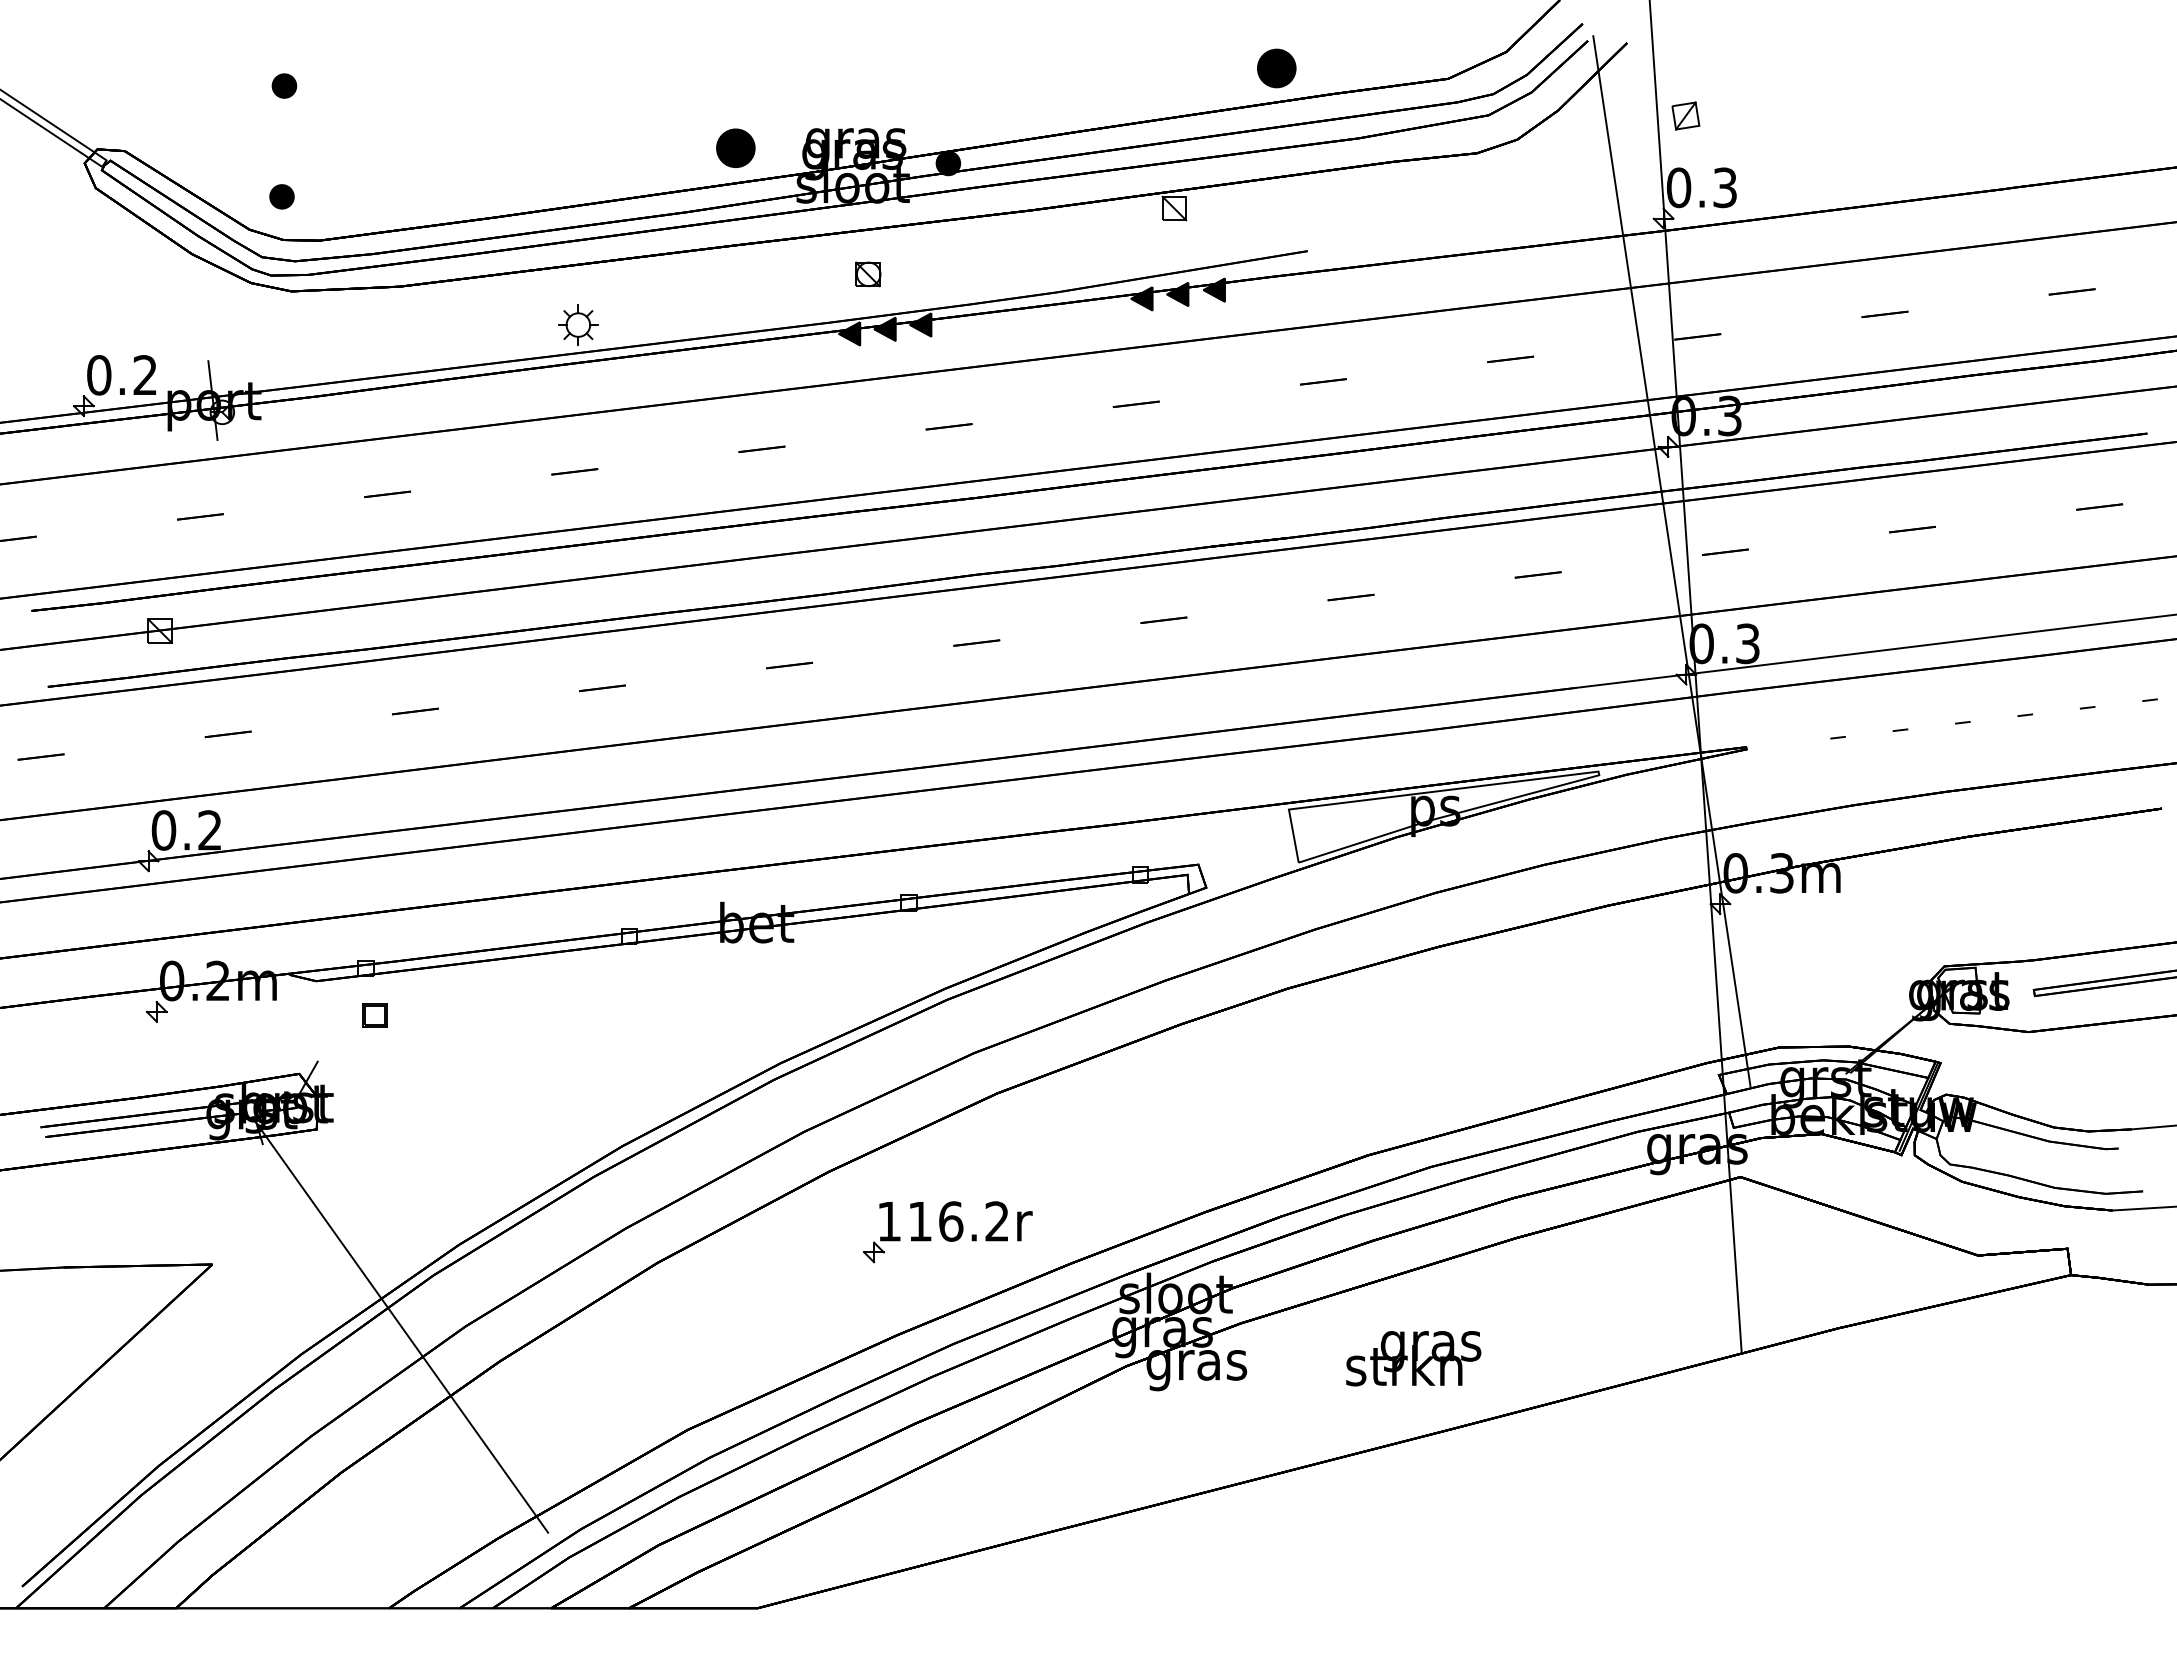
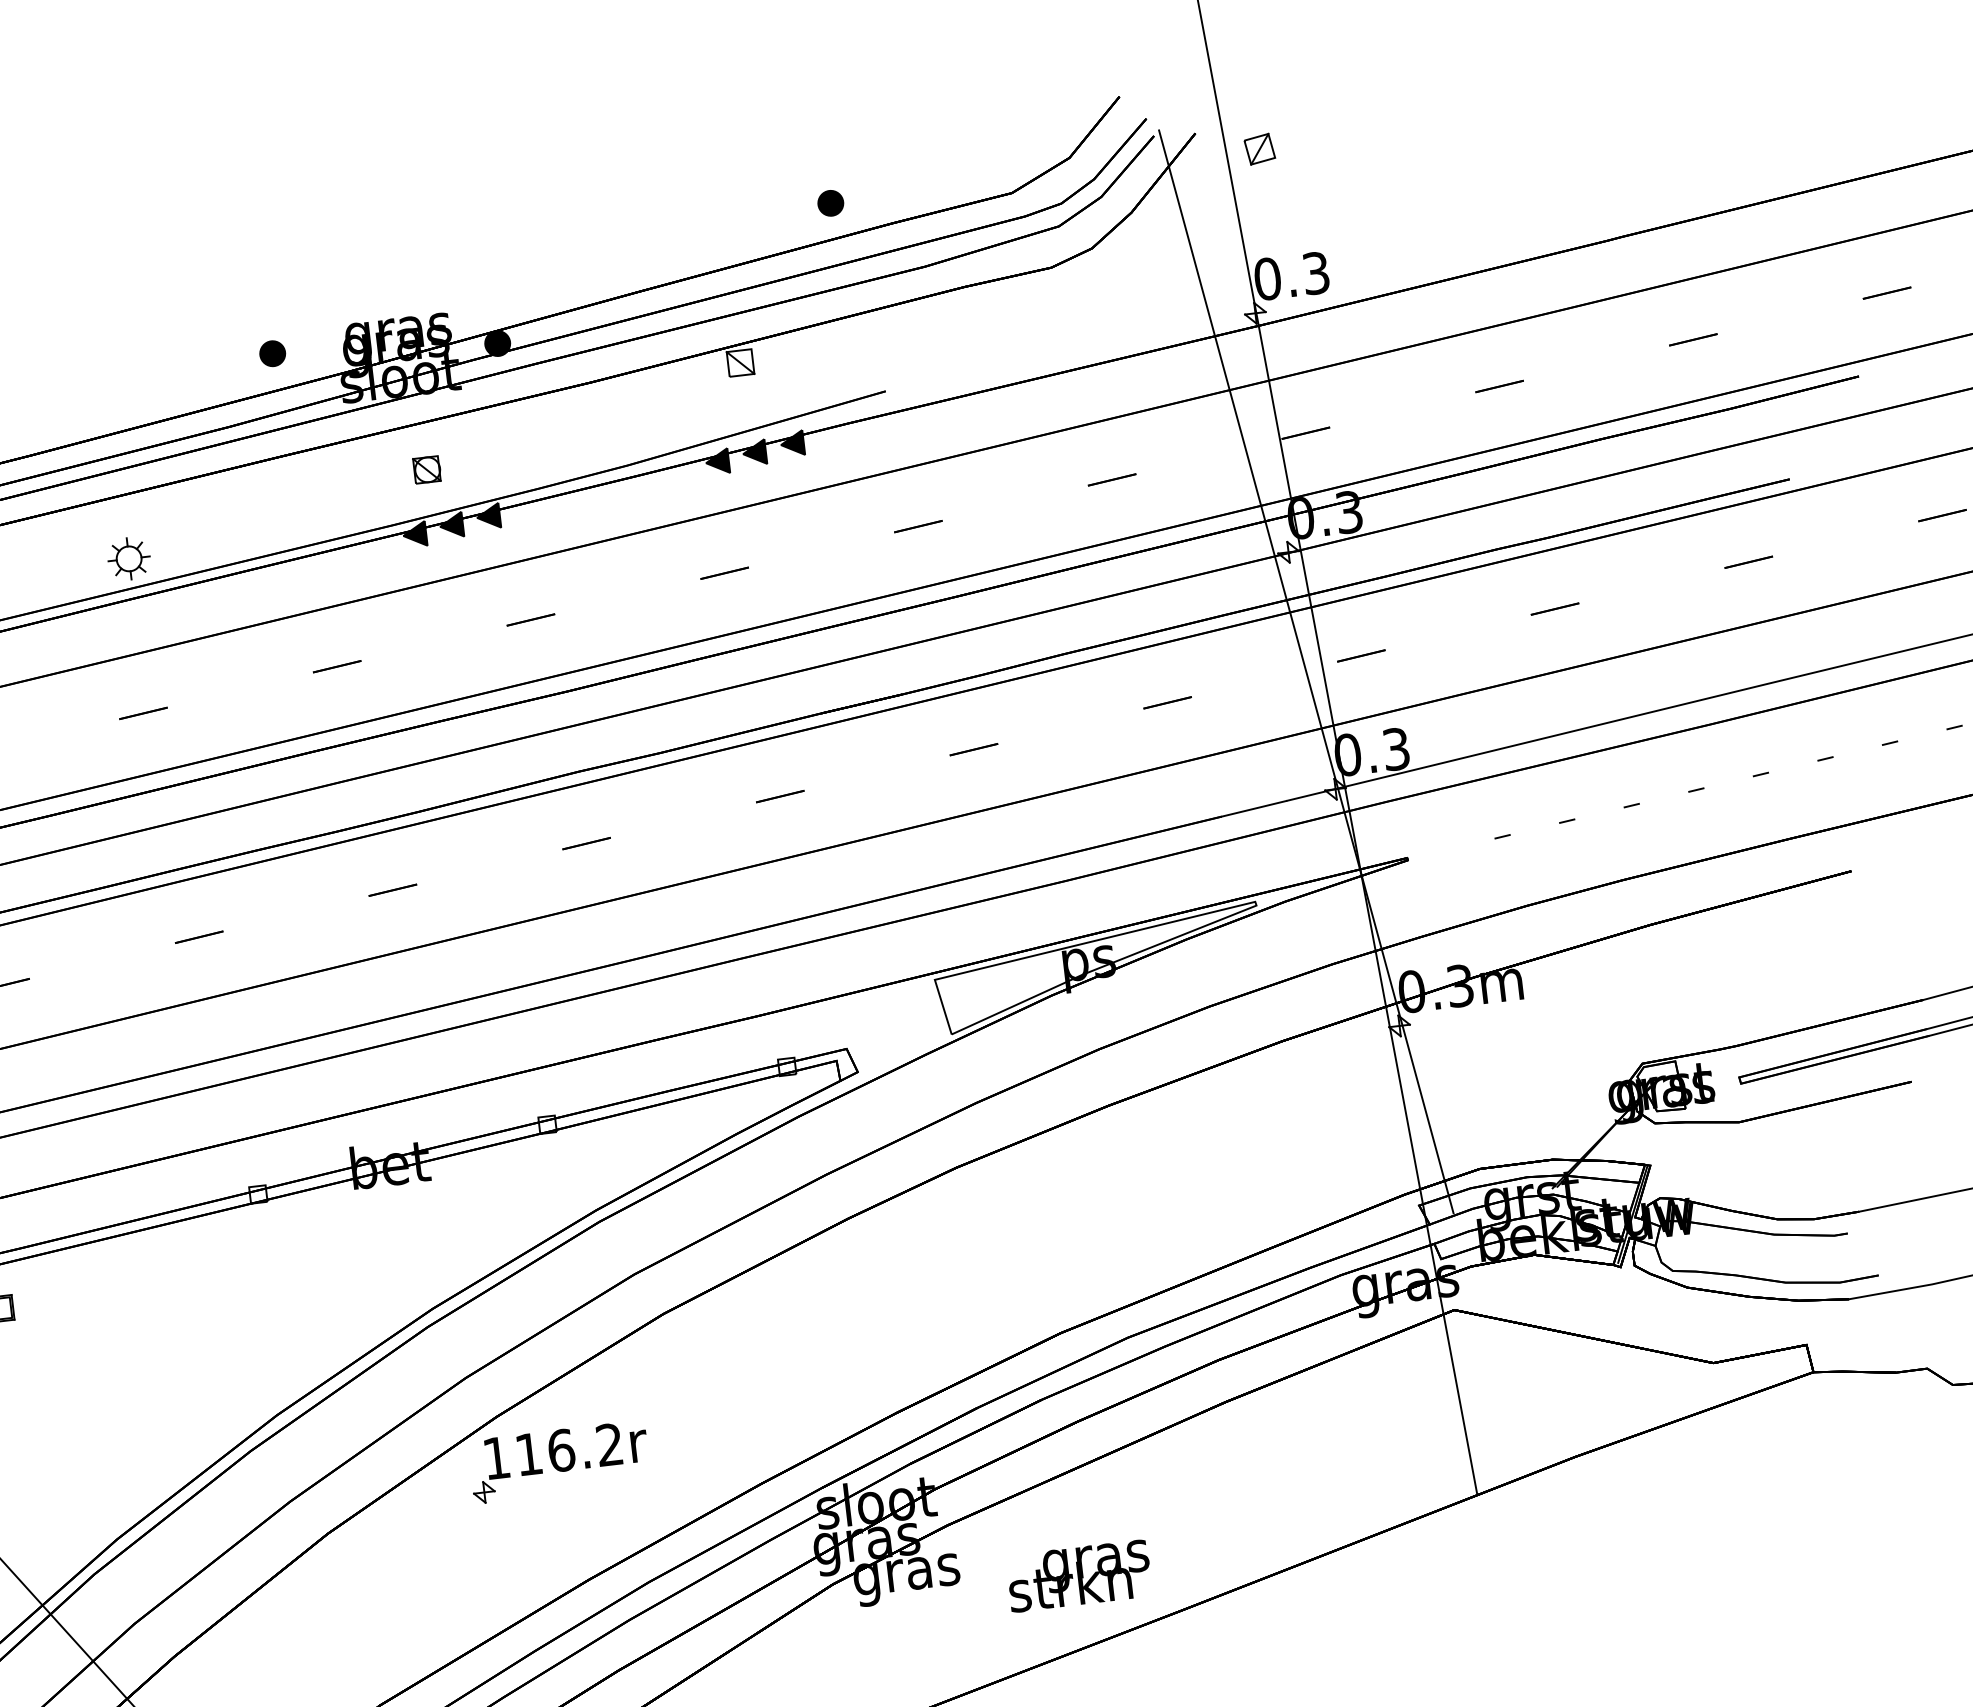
part: (1276, 68) -> (830, 203), size x0.62
part: (1685, 115) -> (1259, 148), moved
part: (735, 147) -> (272, 353), size x0.62
part: (947, 1232) -> (559, 1462), moved
text: (1413, 1358) -> (1078, 1575), moved

